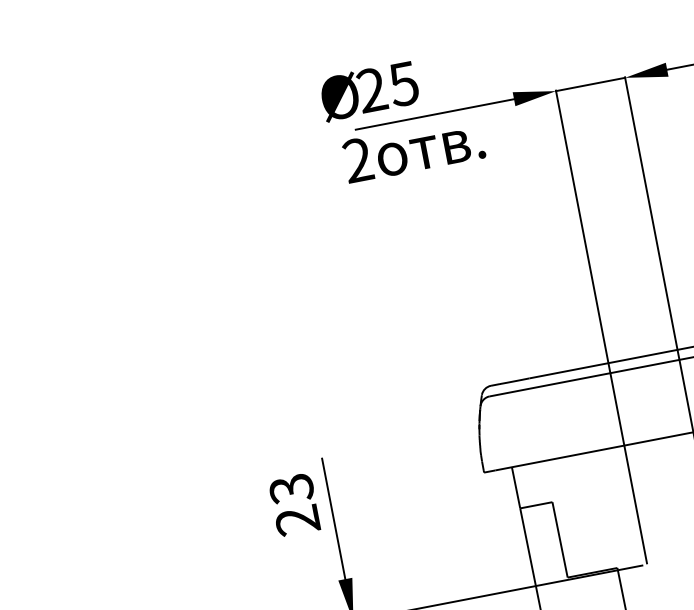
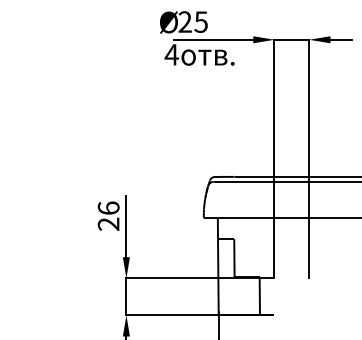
text: (357, 159) -> (171, 54), 2 -> 4
text: (291, 489) -> (108, 208), 23 -> 26

